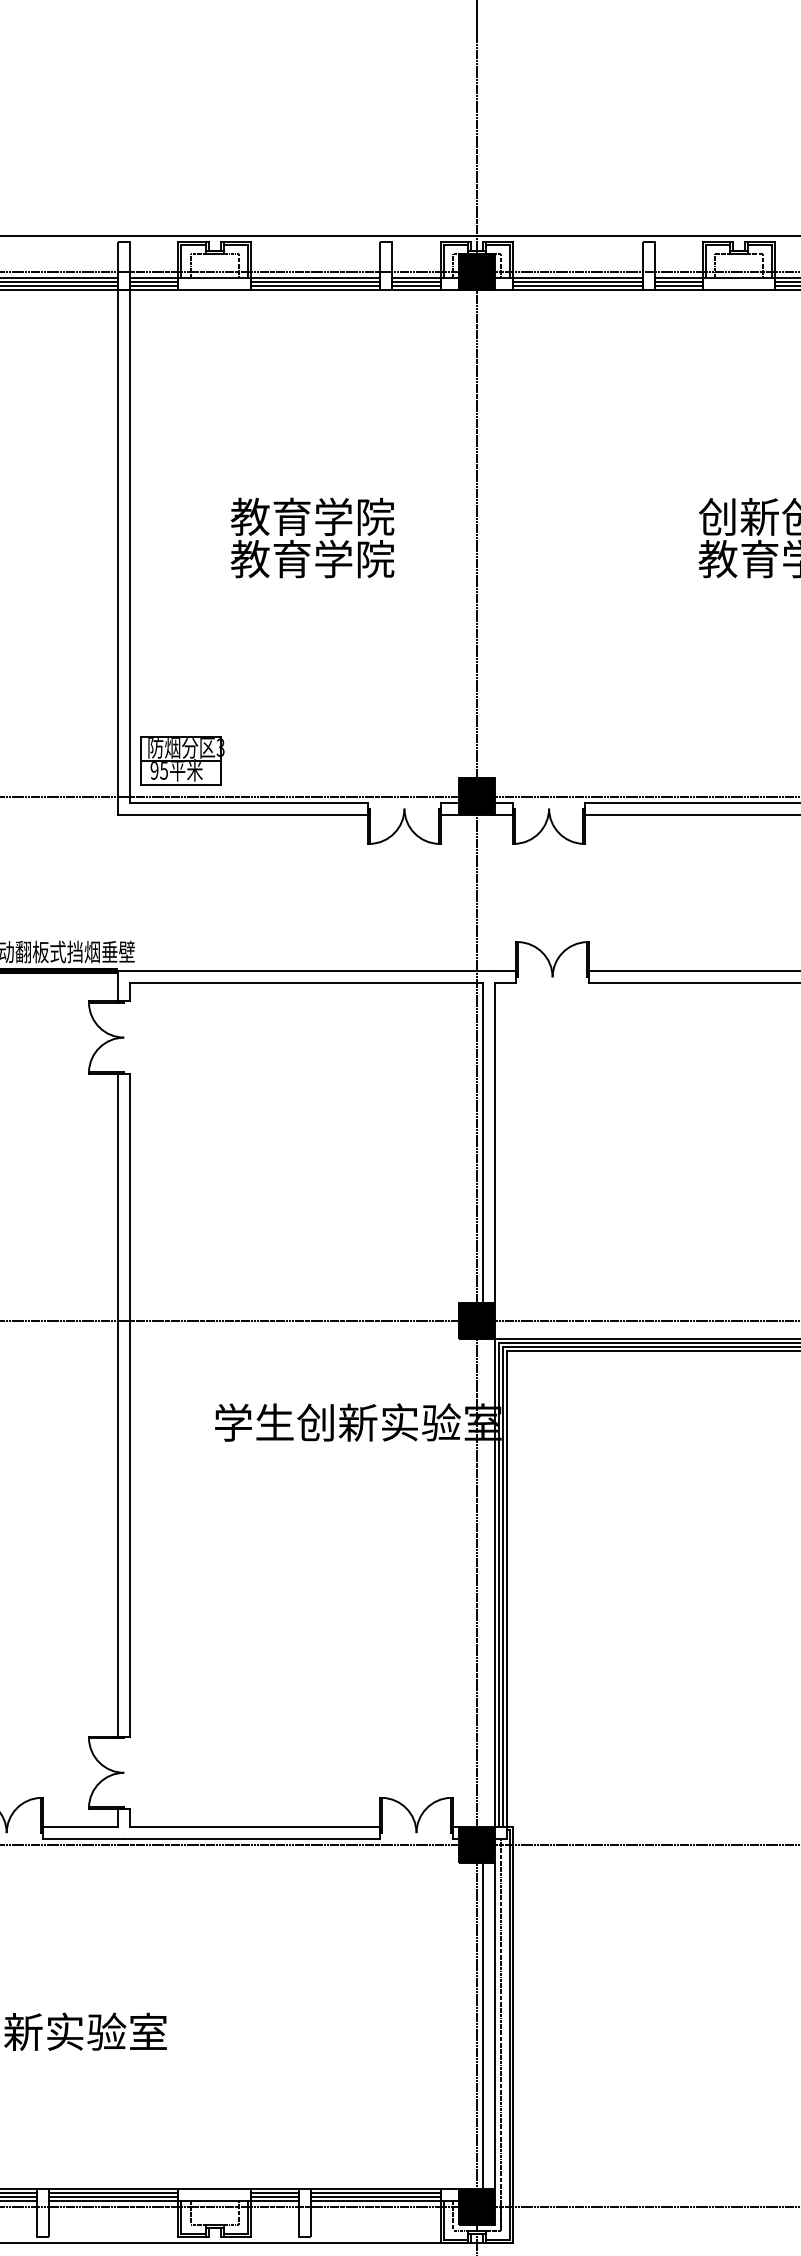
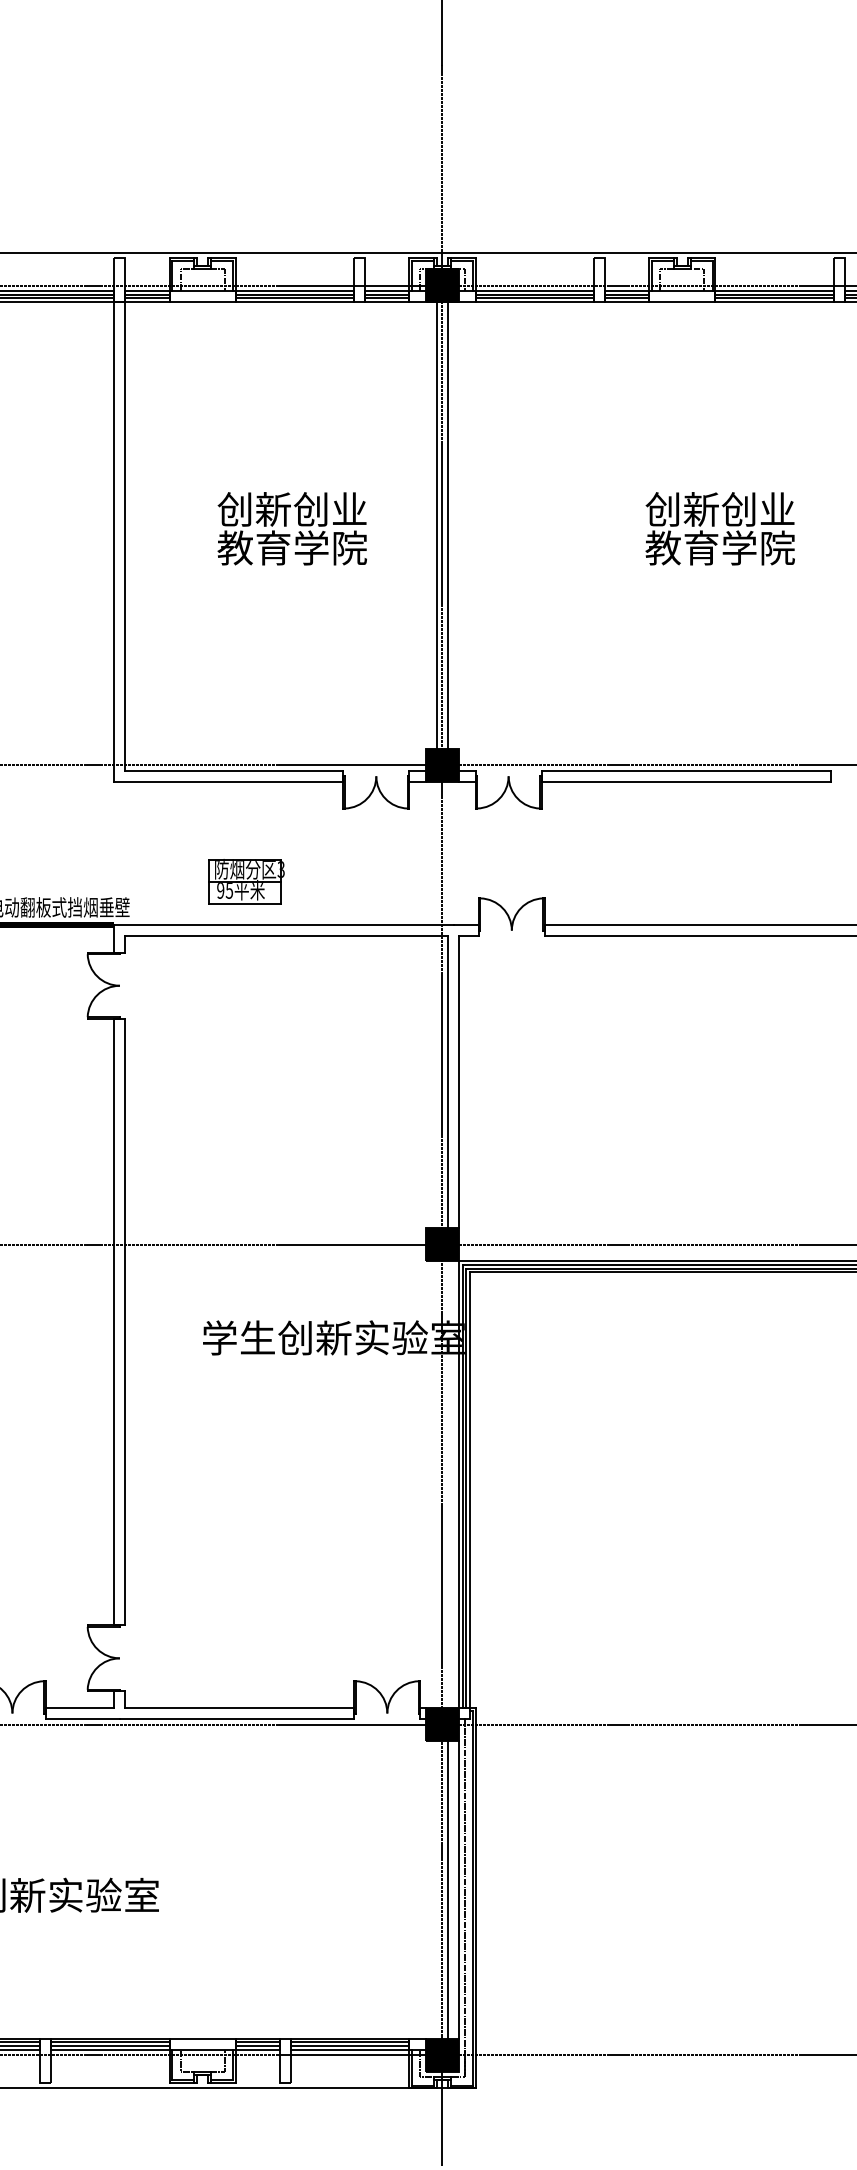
text: (312, 515) -> (292, 508), 教育学院 -> 创新创业
line: (470, 534) -> (436, 525), added
line: (483, 534) -> (448, 525), added
part: (182, 760) -> (246, 881), moved

